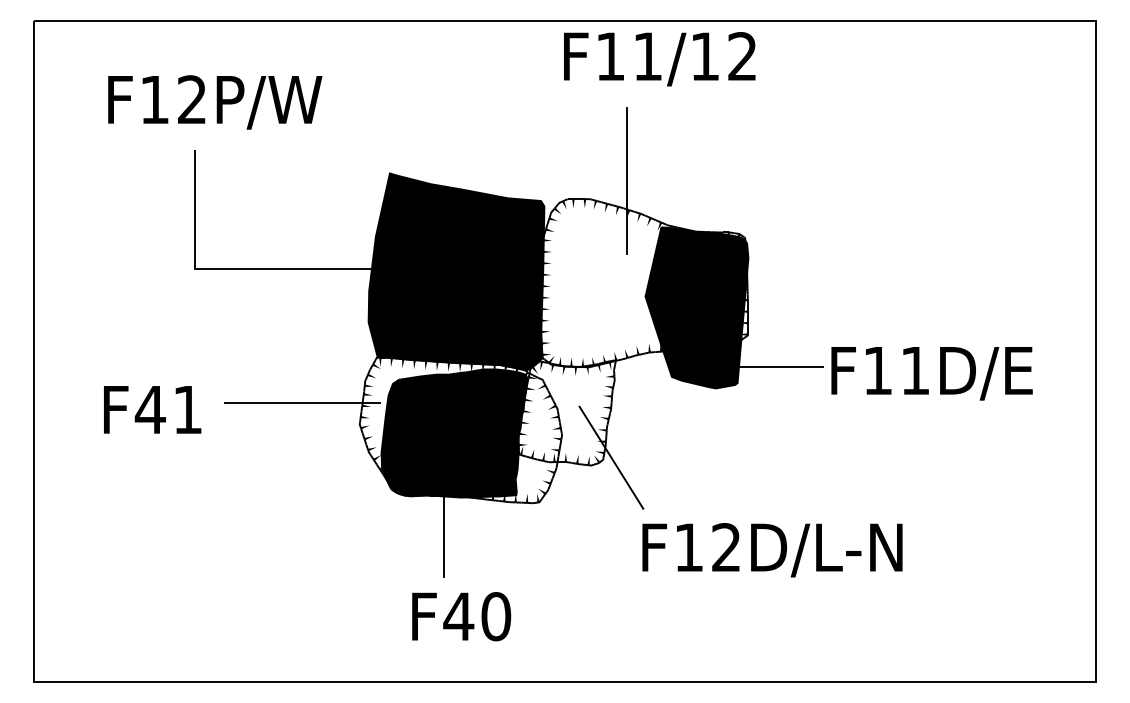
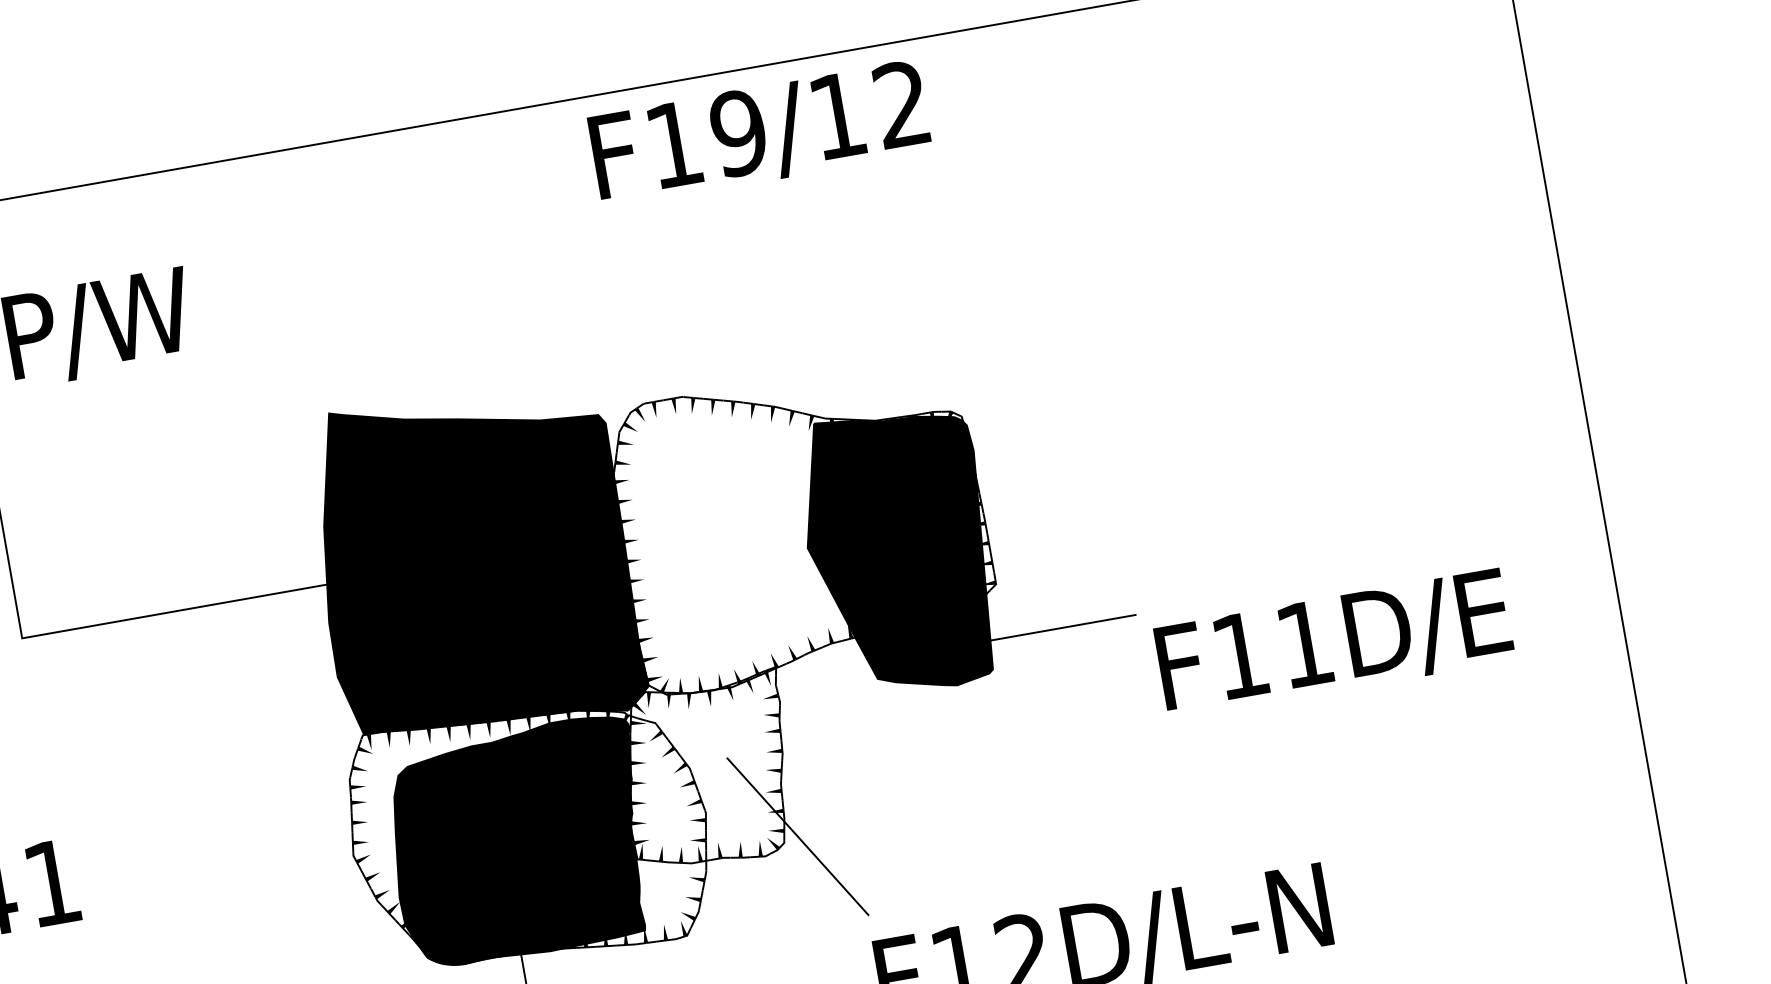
text: (647, 56) -> (738, 133), F11/12 -> F19/12
line: (626, 180) -> (739, 353), removed
text: (931, 373) -> (1333, 643), moved
line: (301, 403) -> (246, 837), removed

